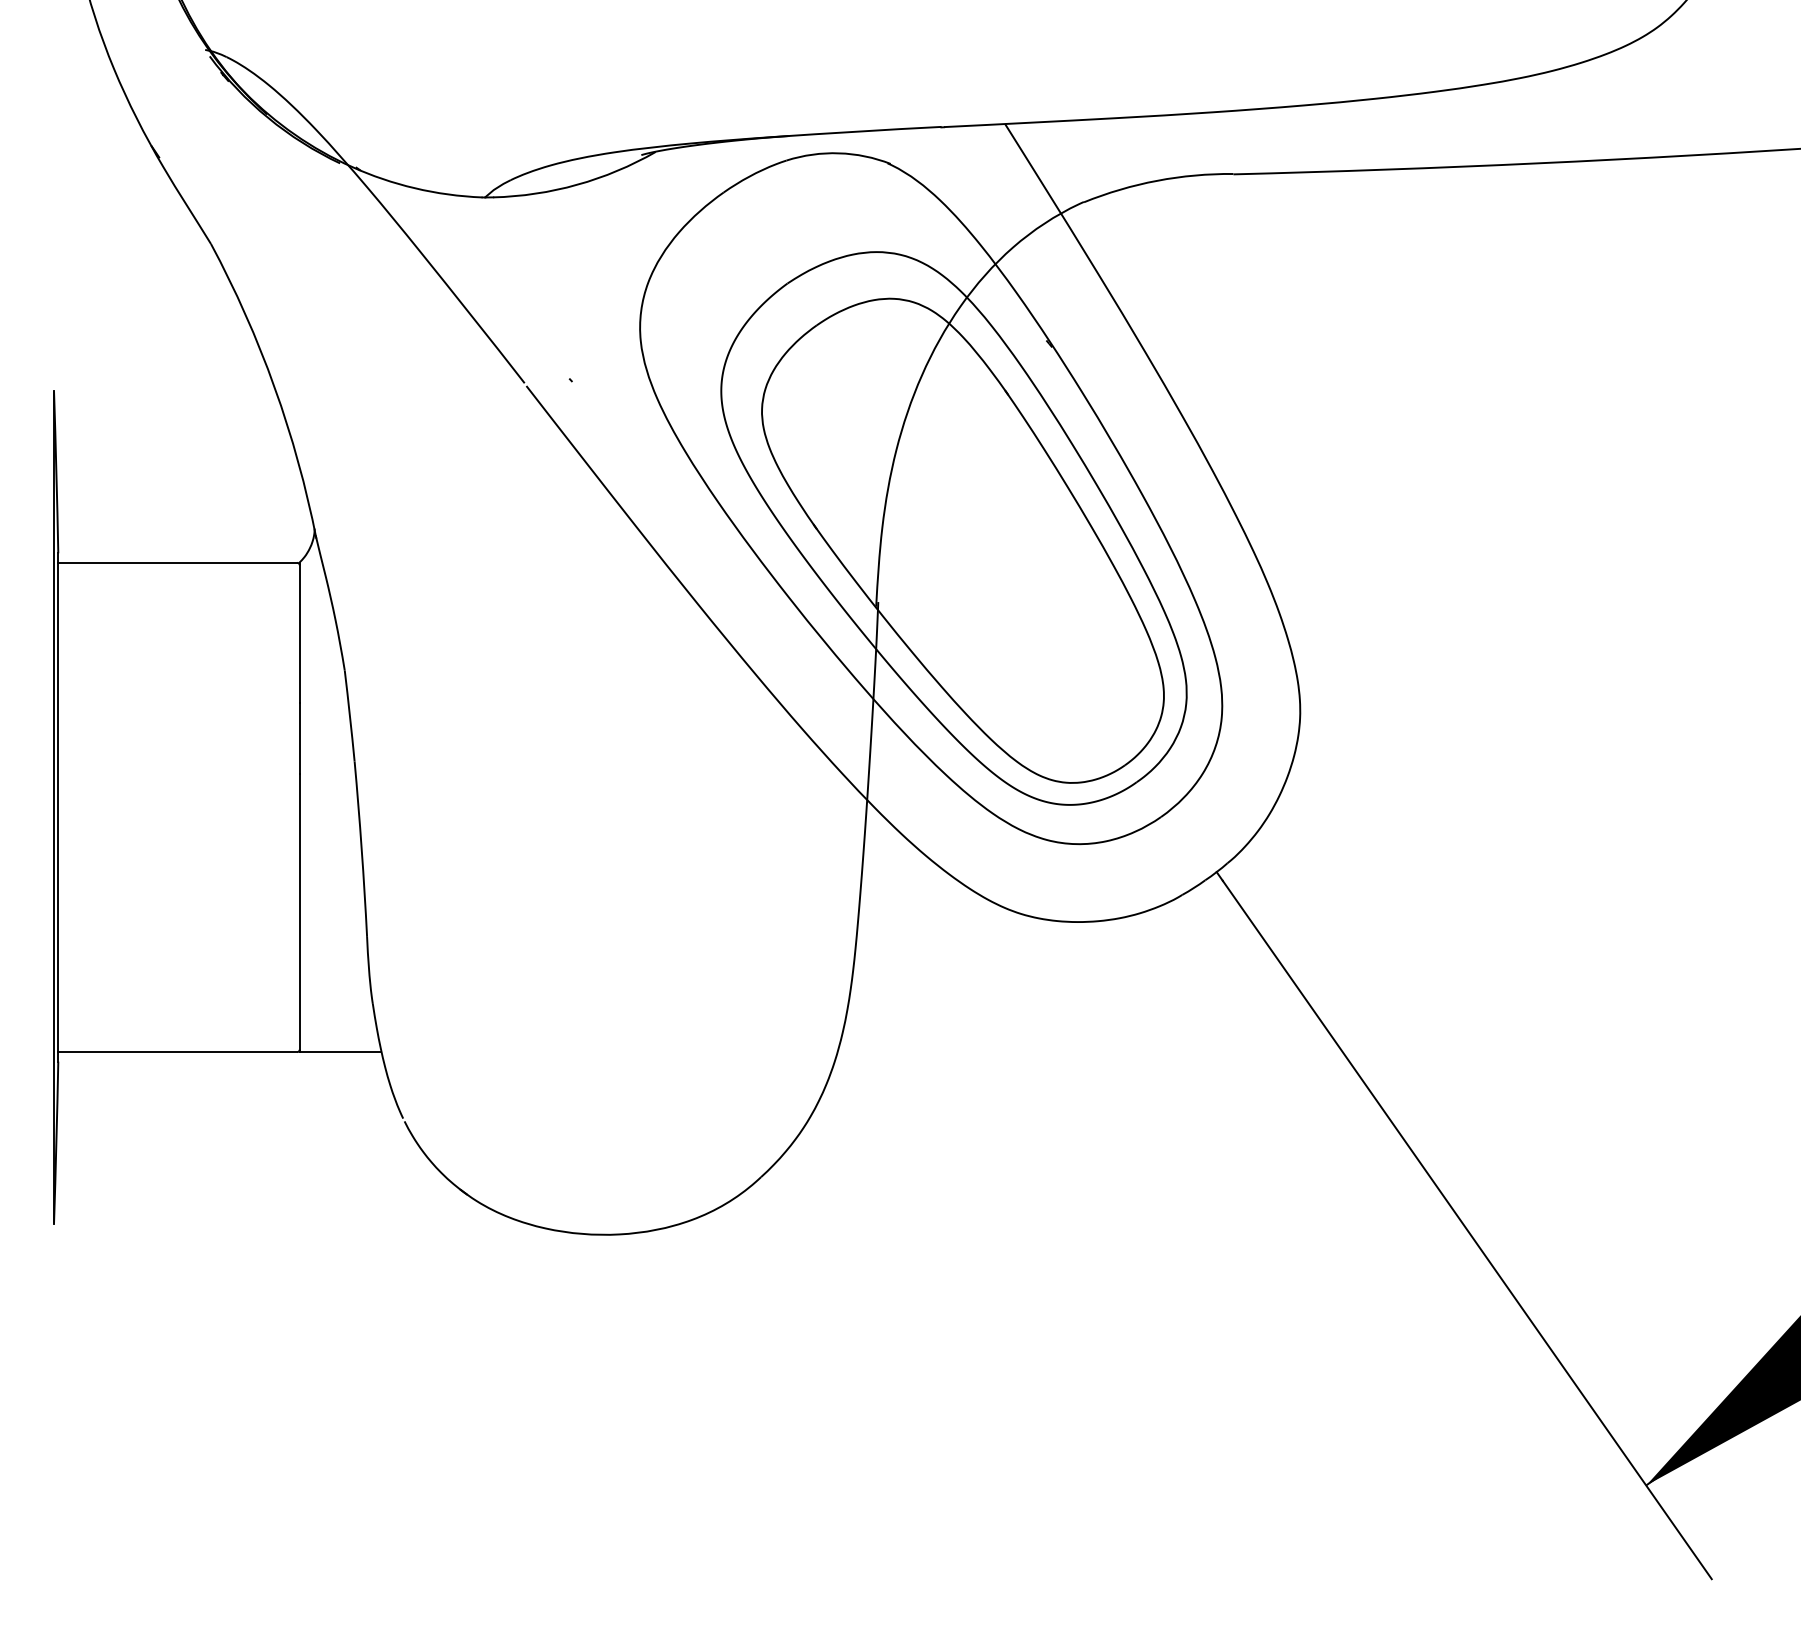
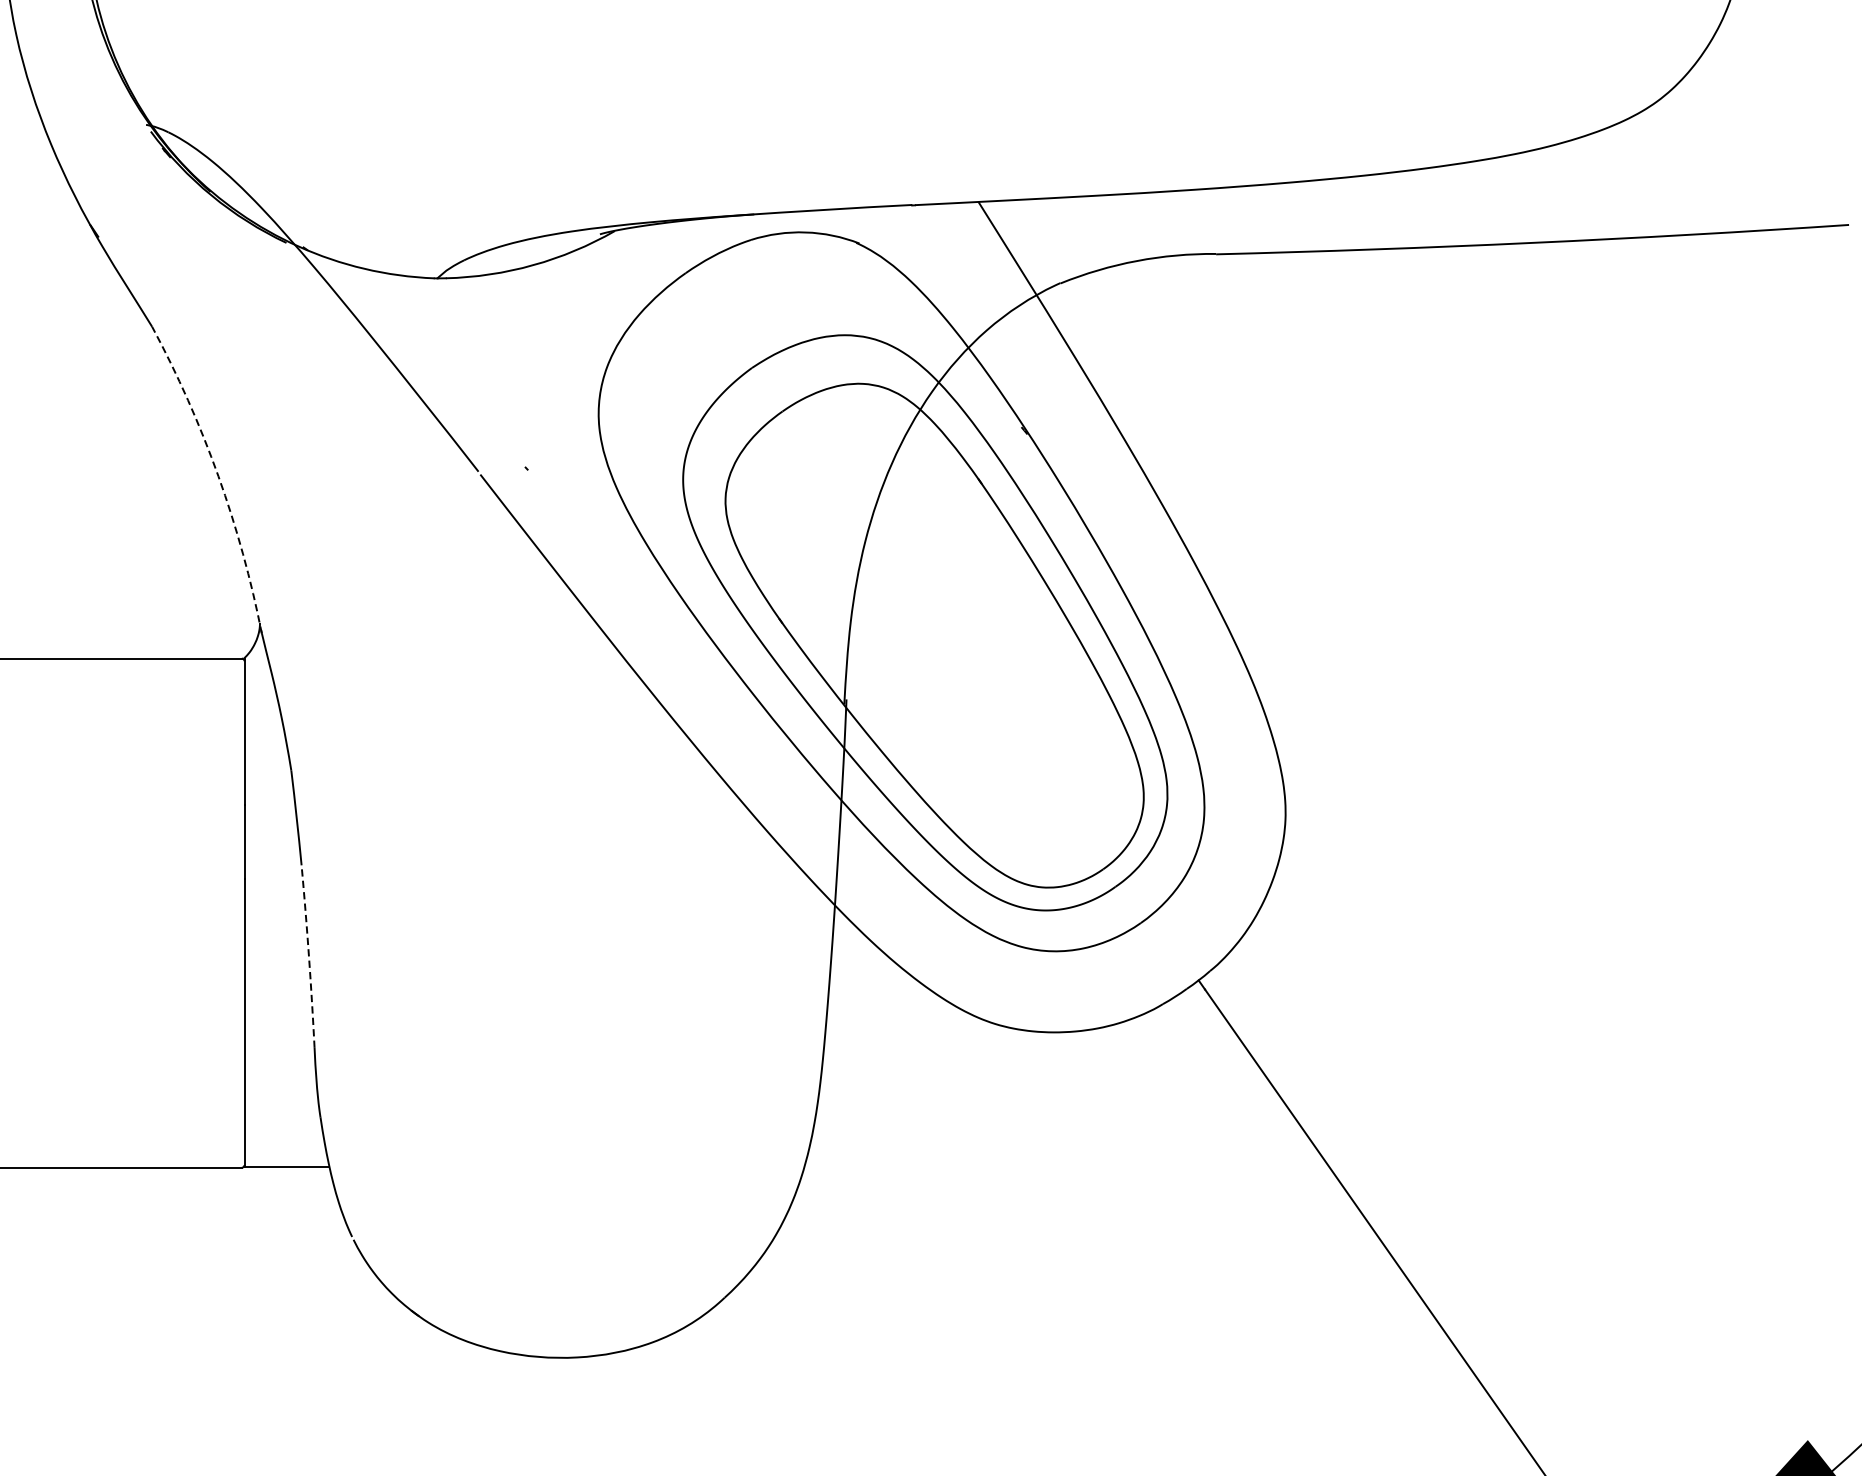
arc: (274, 387) -> (218, 476), solid -> dashed
arc: (361, 849) -> (308, 956), solid -> dashed

